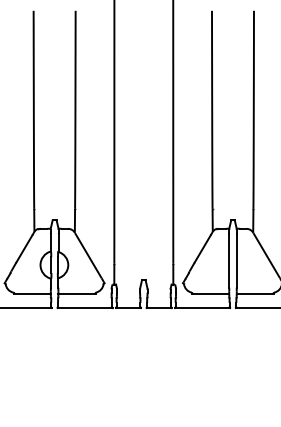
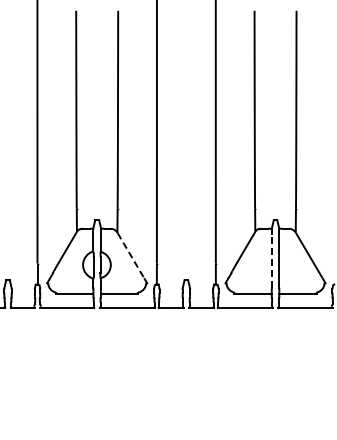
line: (87, 255) -> (130, 255), solid -> dashed
line: (228, 260) -> (271, 260), solid -> dashed

